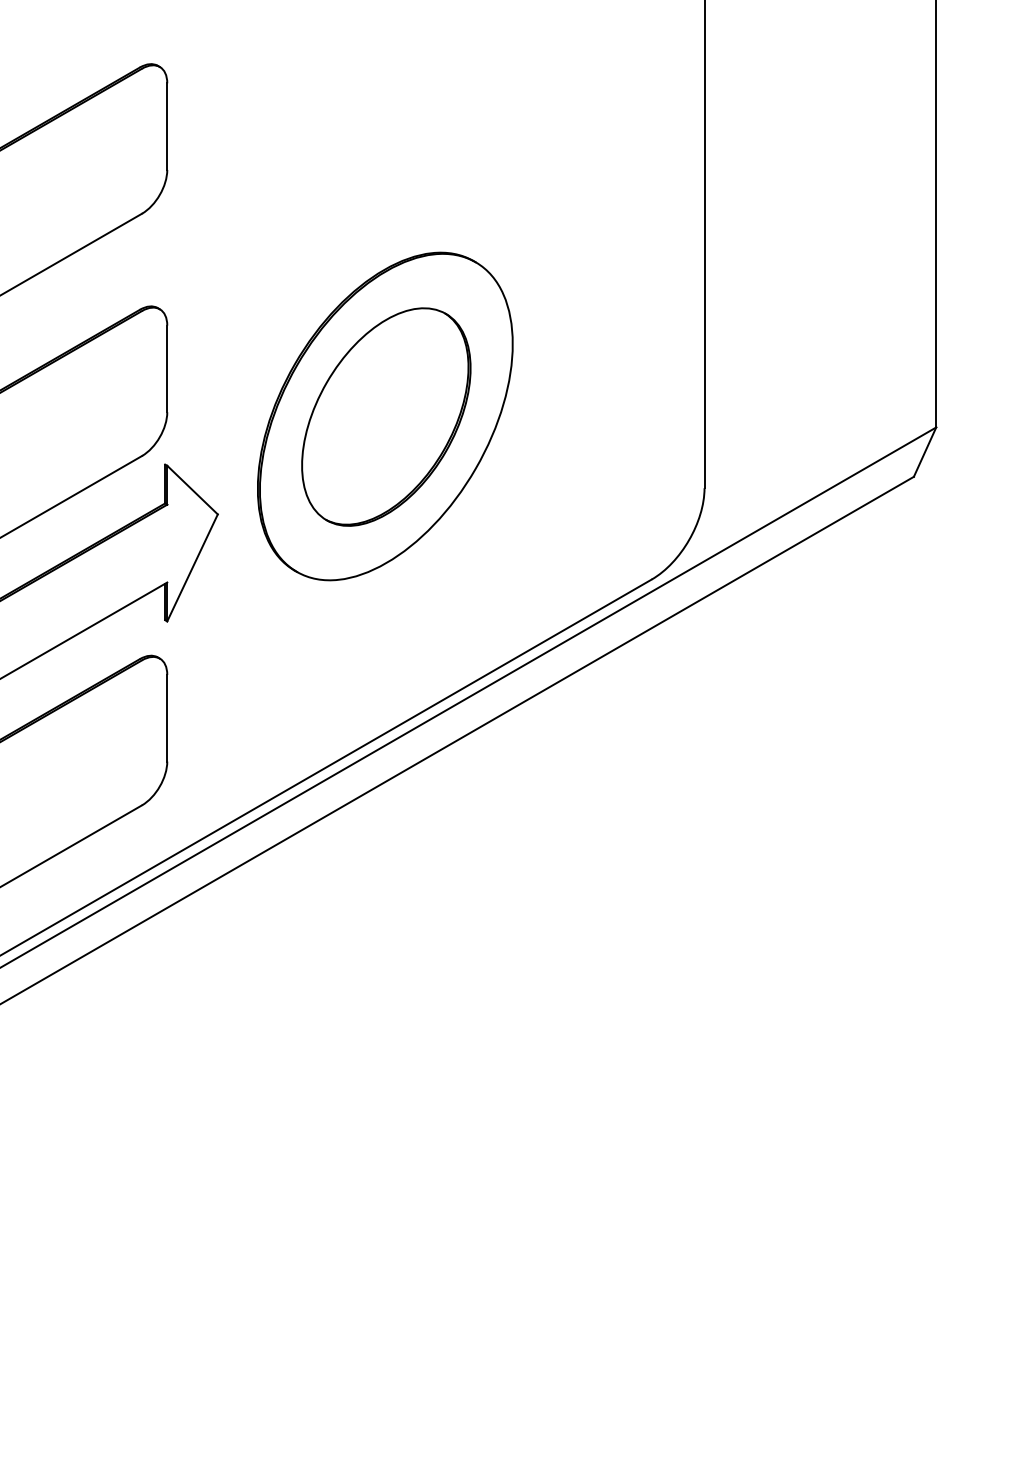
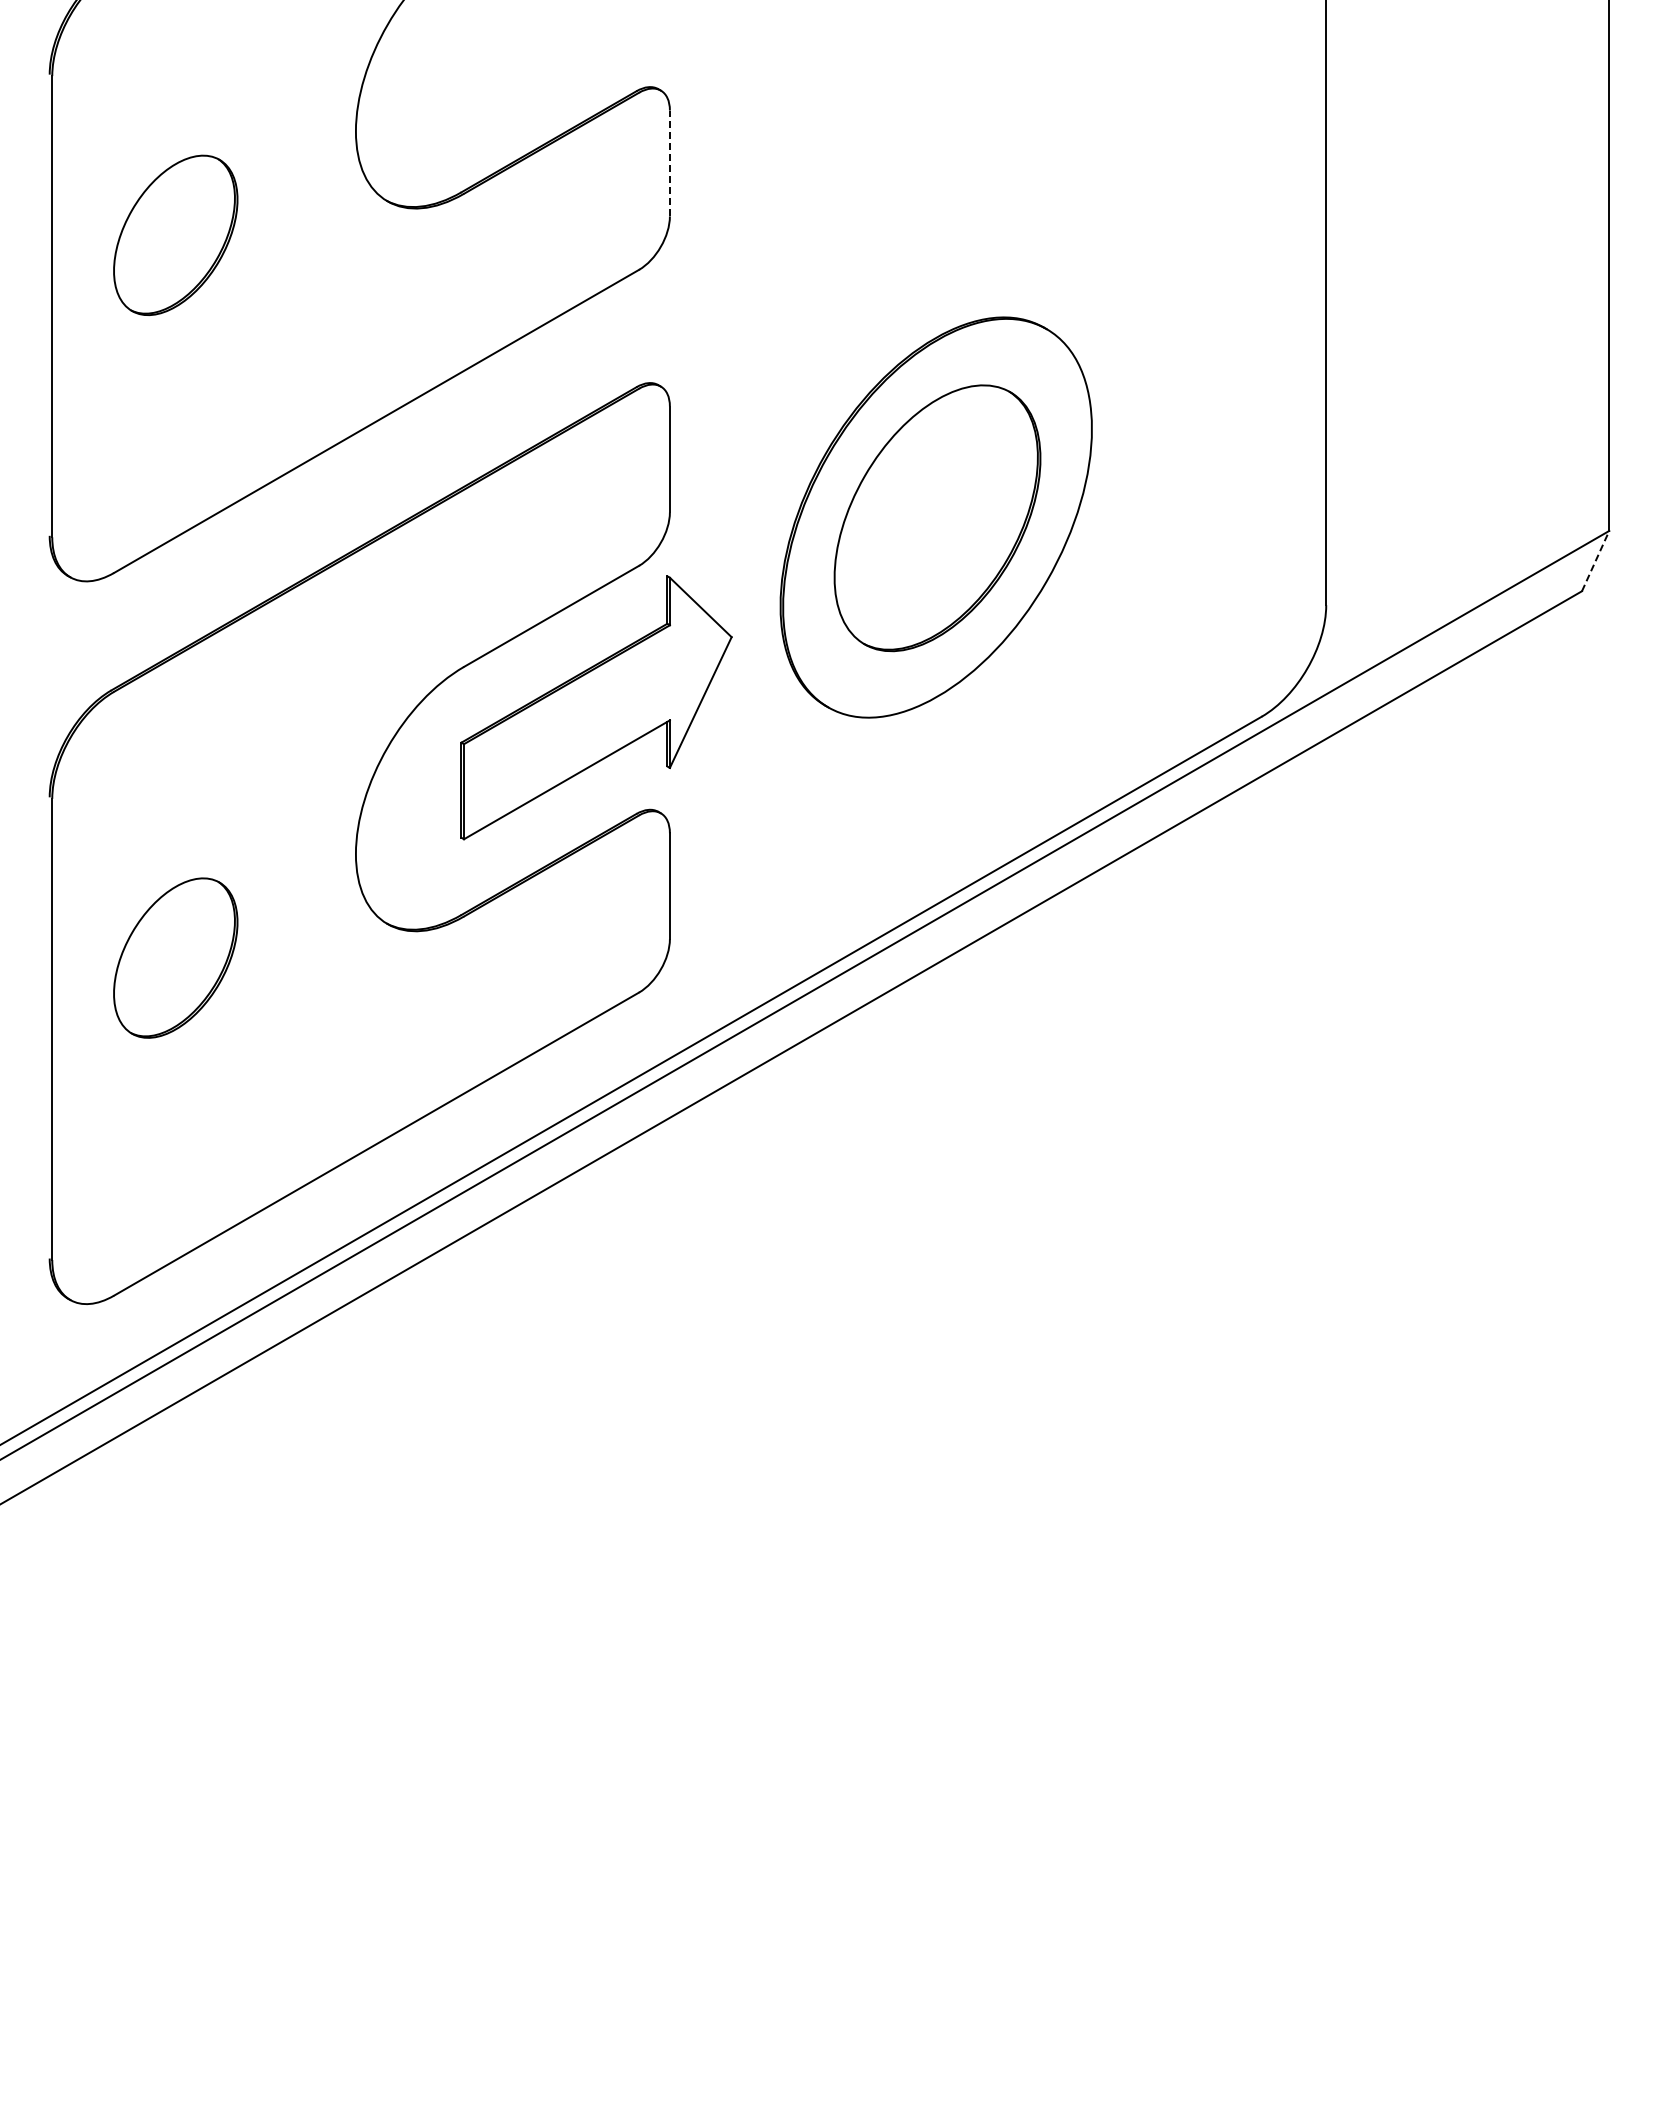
line: (166, 126) -> (669, 163), solid -> dashed
line: (924, 451) -> (1595, 560), solid -> dashed

